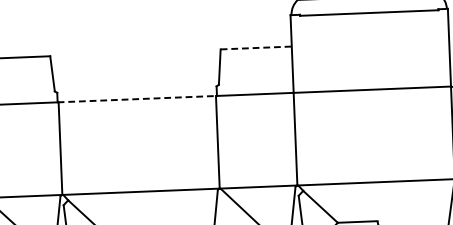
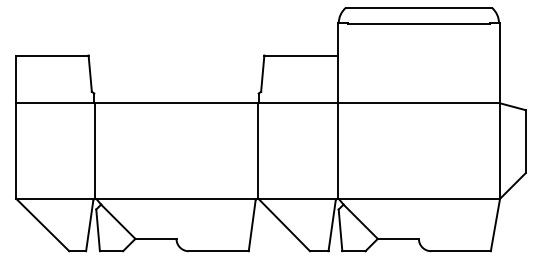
line: (256, 47) -> (301, 55), dashed -> solid
line: (137, 99) -> (176, 103), dashed -> solid

